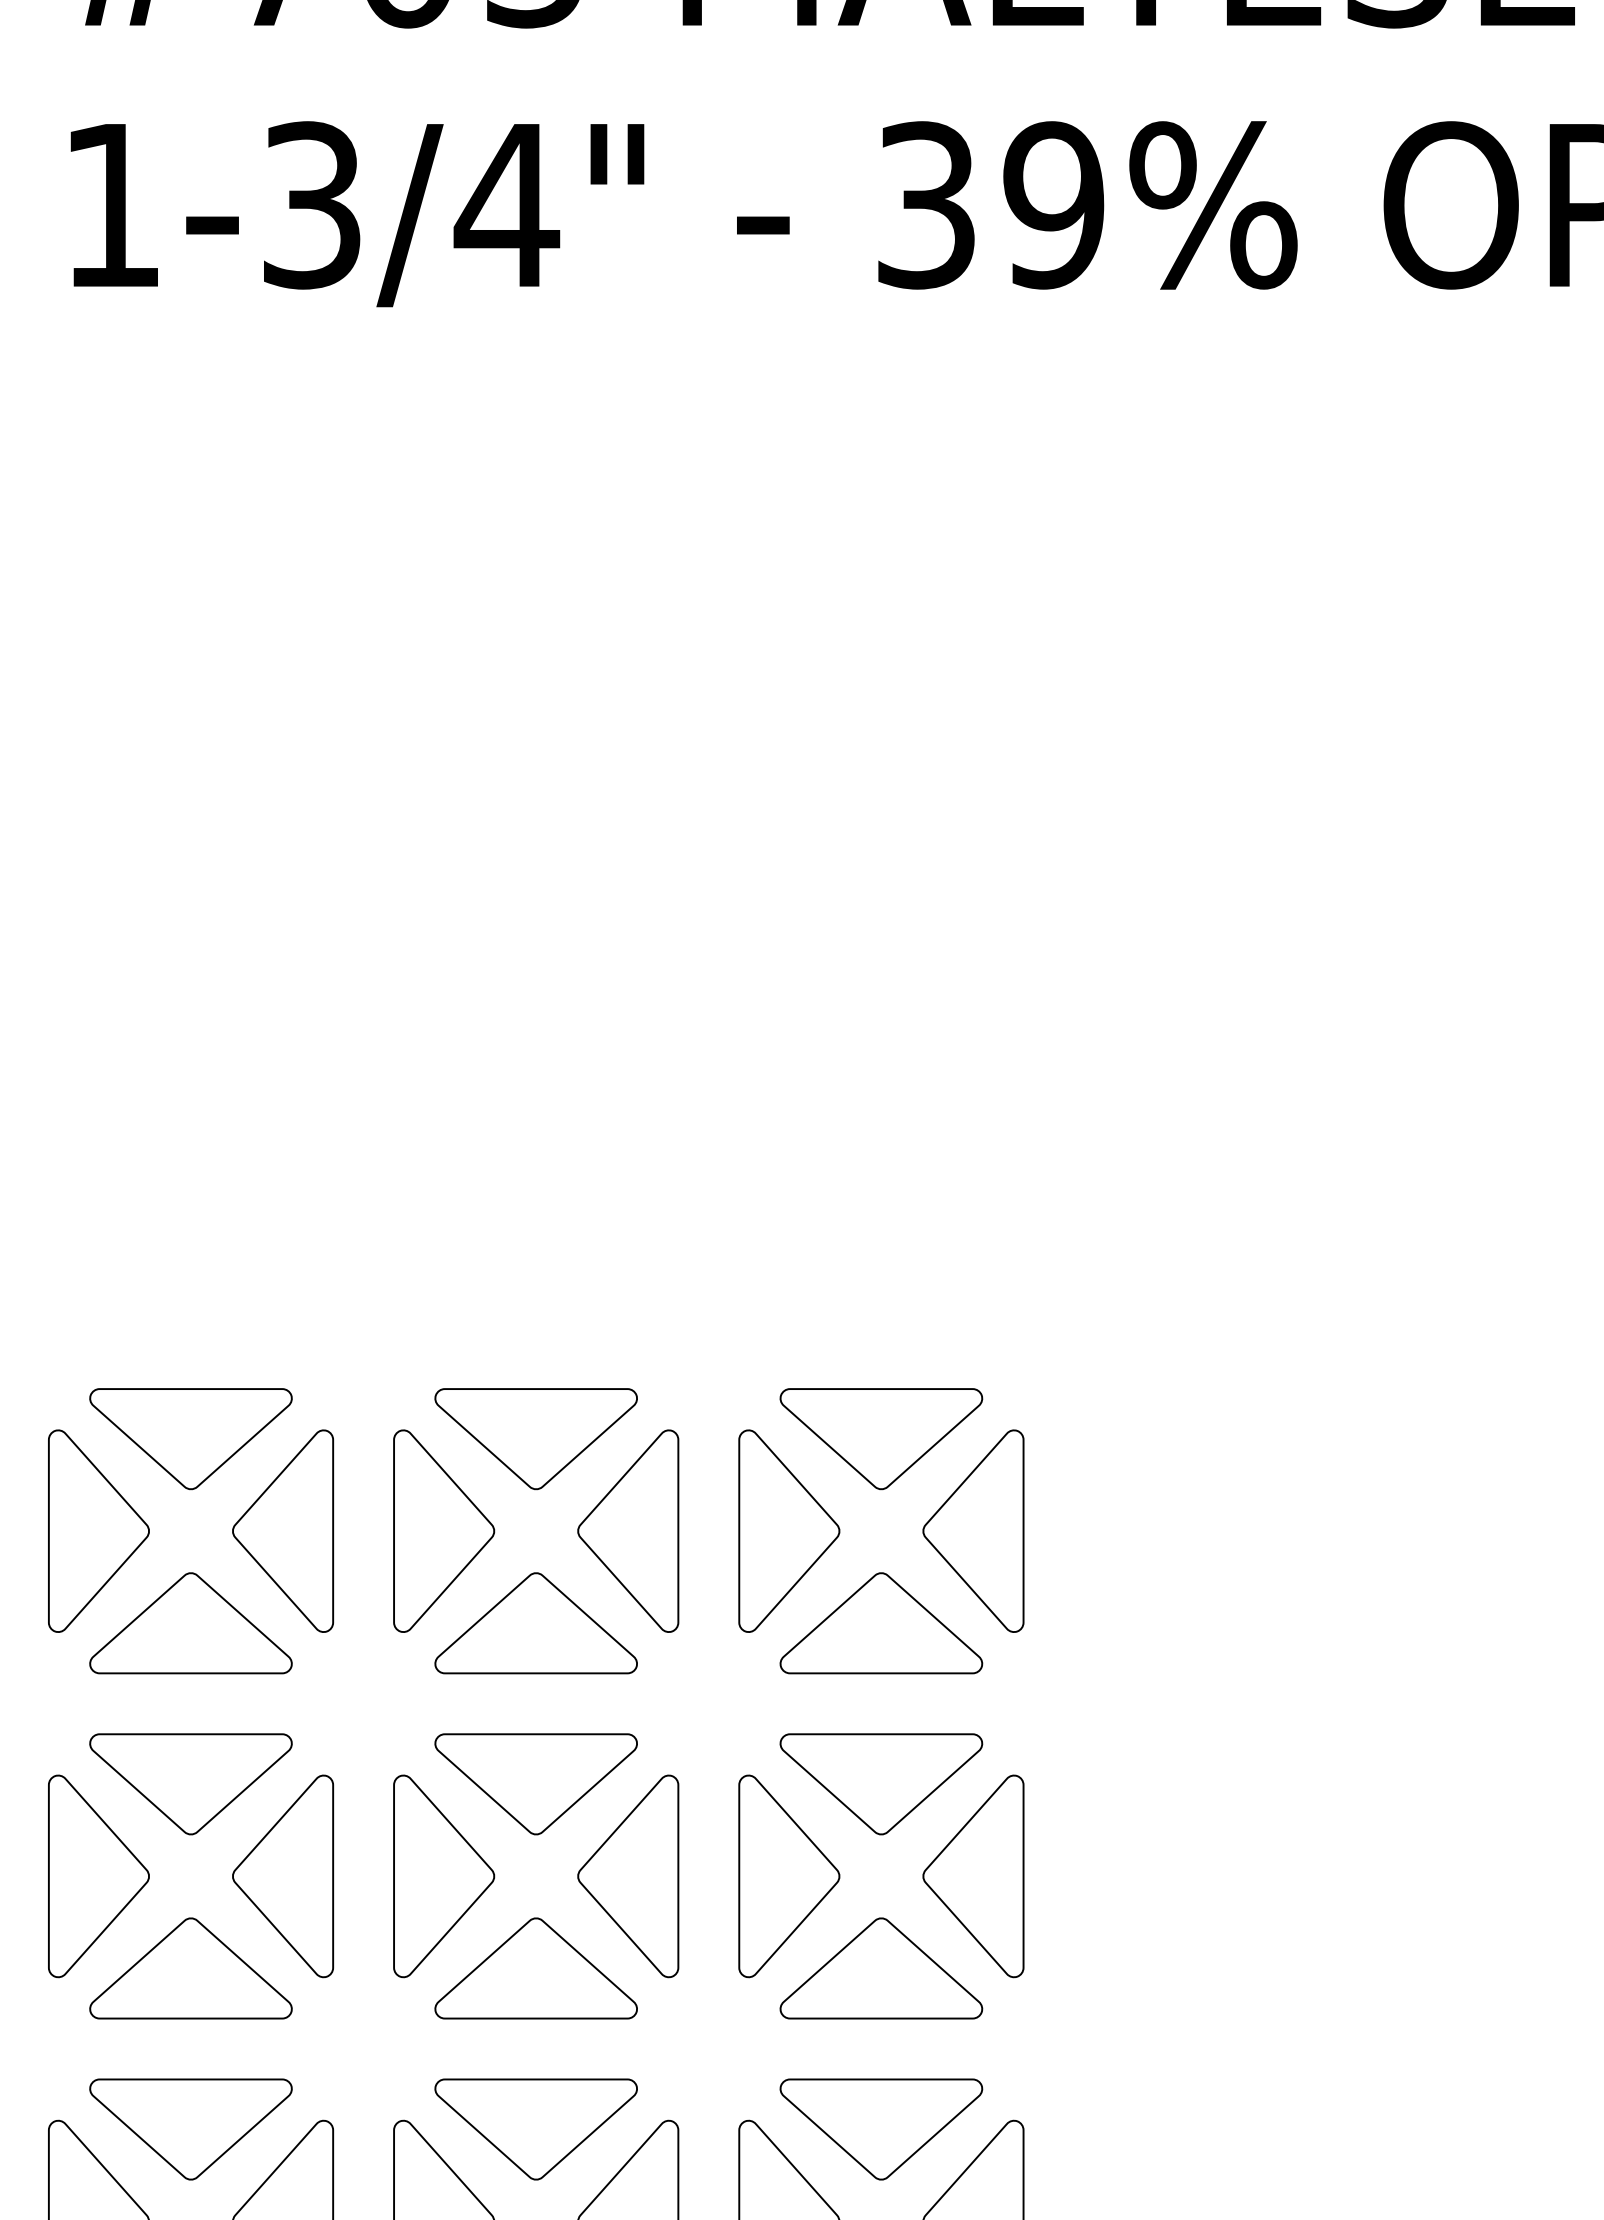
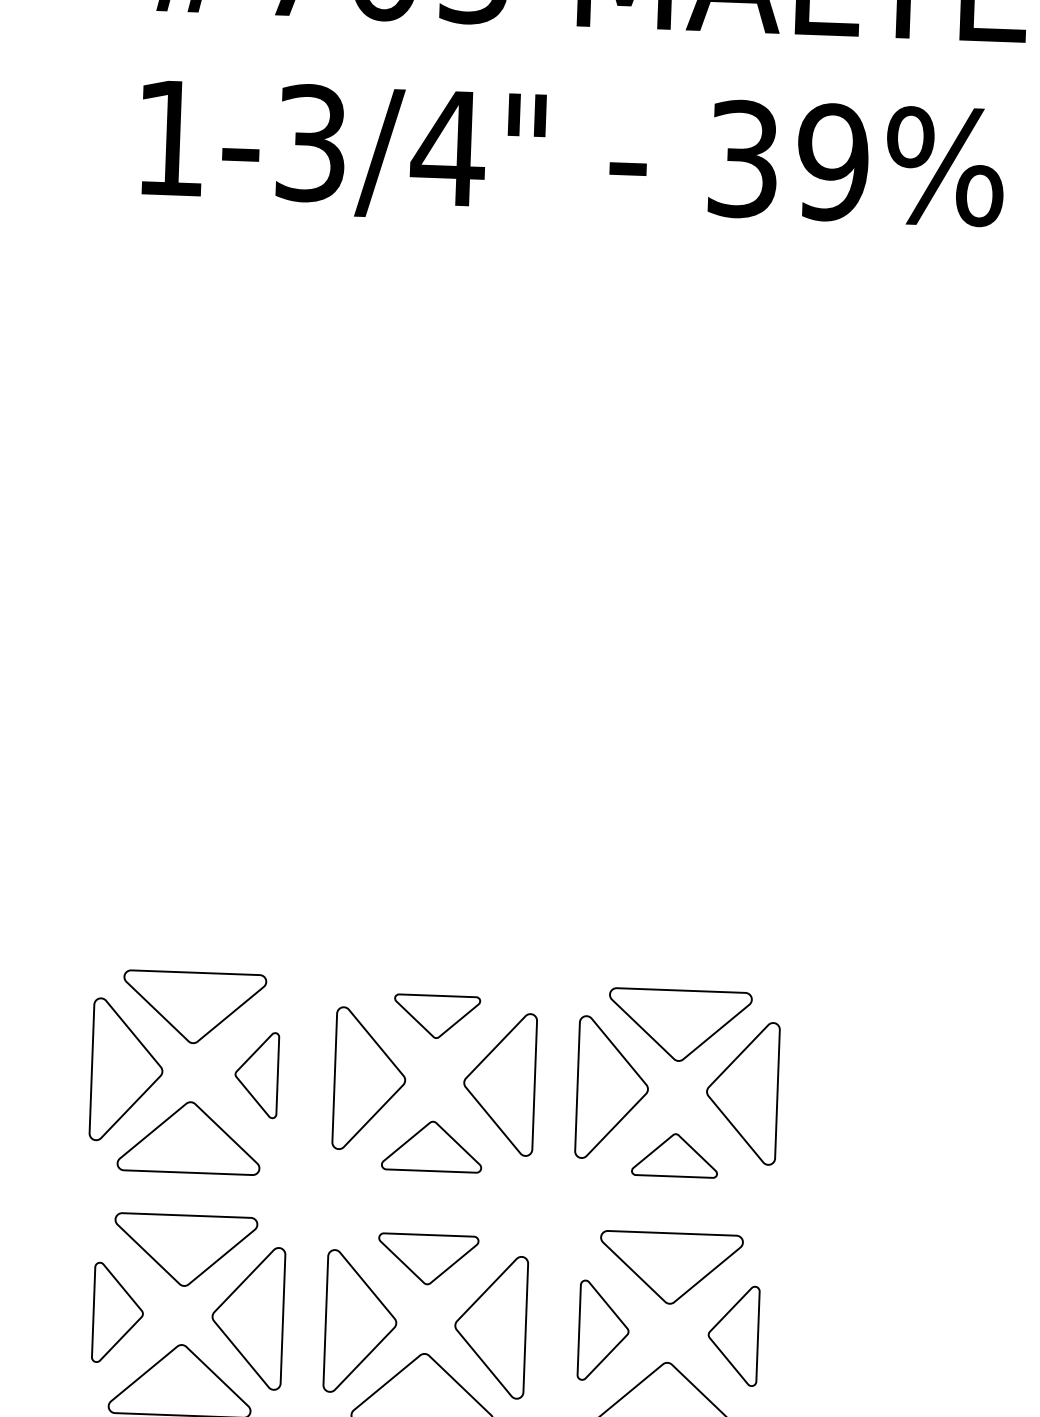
part: (535, 1439) -> (436, 1017), size x0.6
part: (282, 1530) -> (256, 1074), size x0.6
part: (535, 1623) -> (431, 1146), size x0.7
part: (881, 1623) -> (675, 1155), size x0.6
part: (535, 1784) -> (427, 1259), size x0.7
part: (98, 1876) -> (117, 1313), size x0.7
part: (789, 1876) -> (603, 1331), size x0.7
part: (973, 1876) -> (733, 1335), size x0.7

